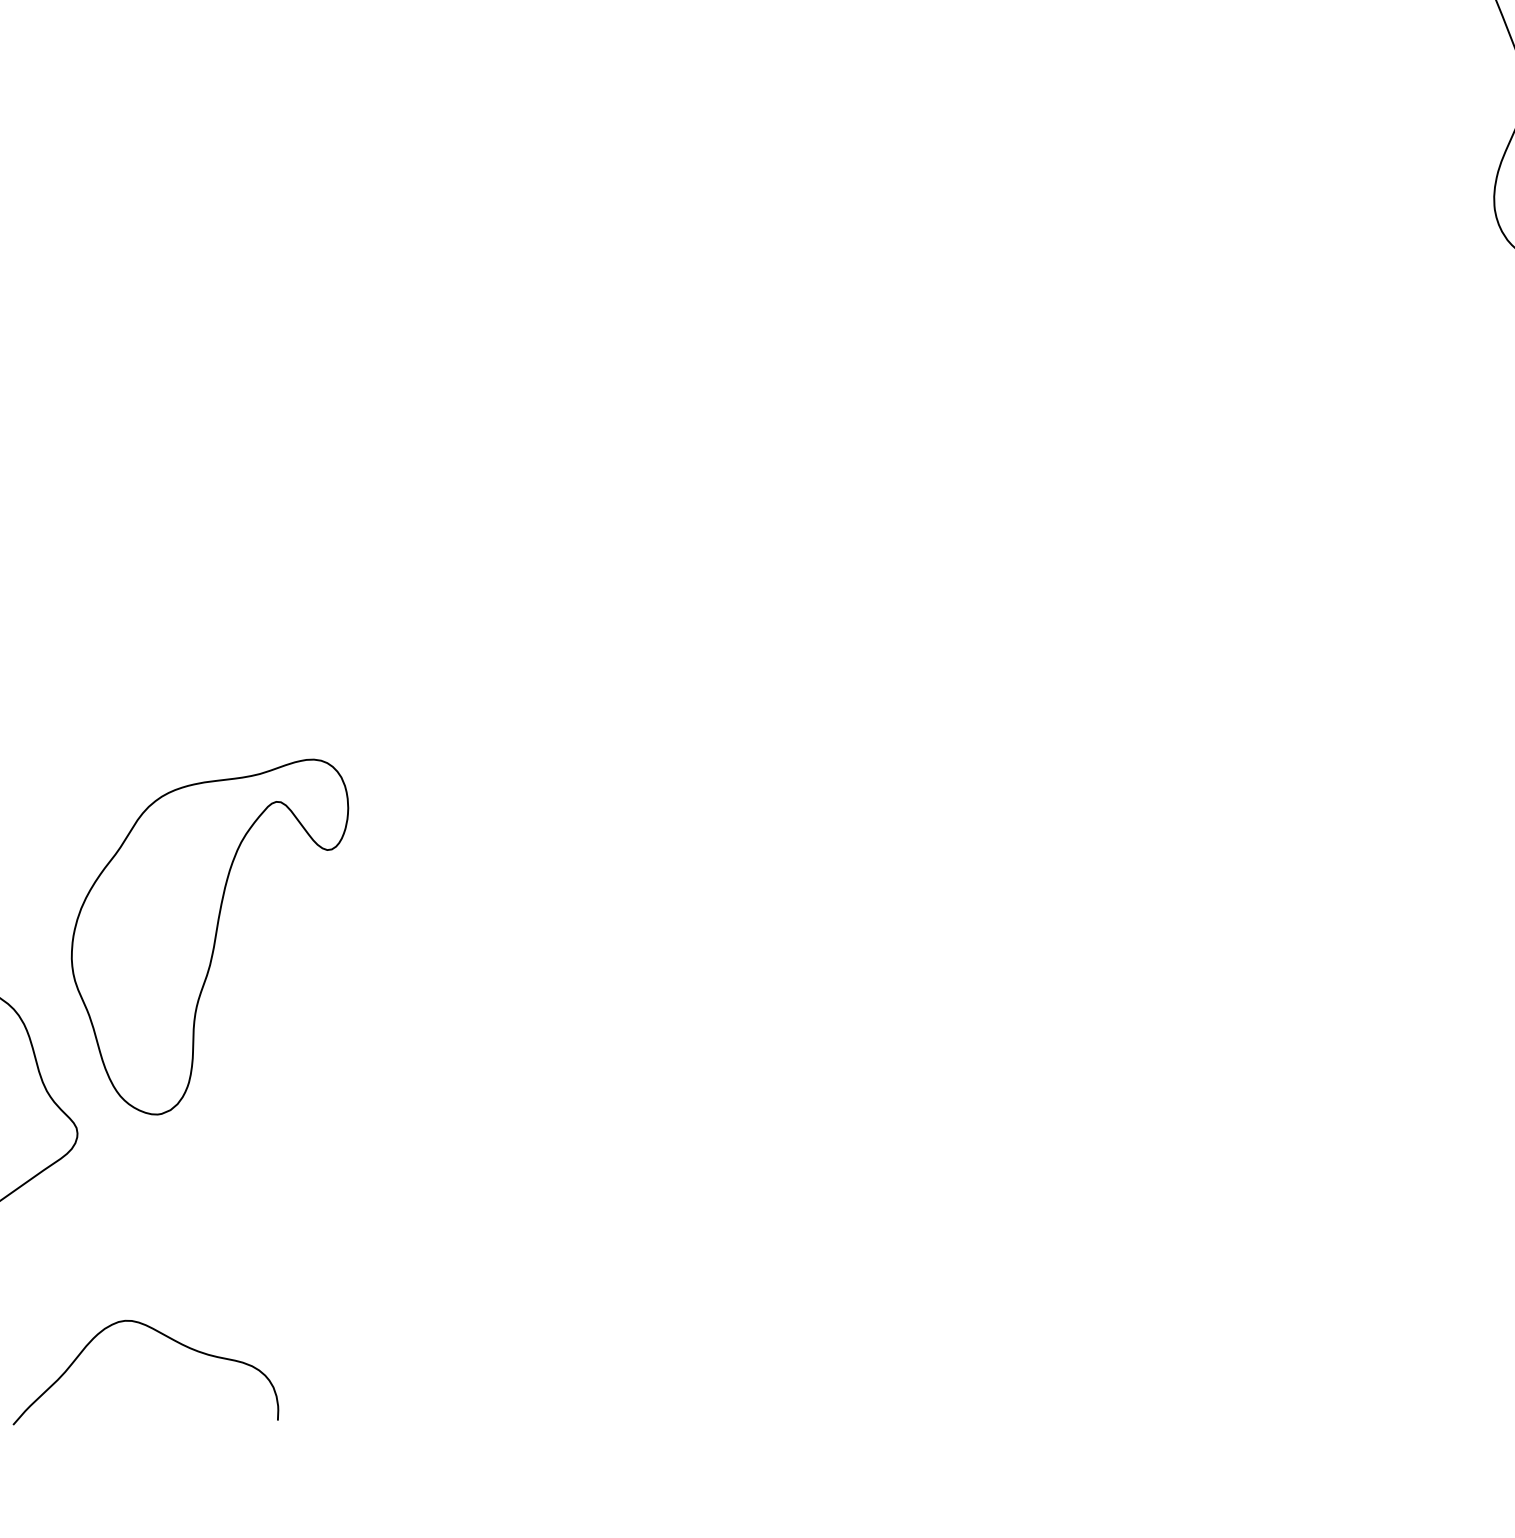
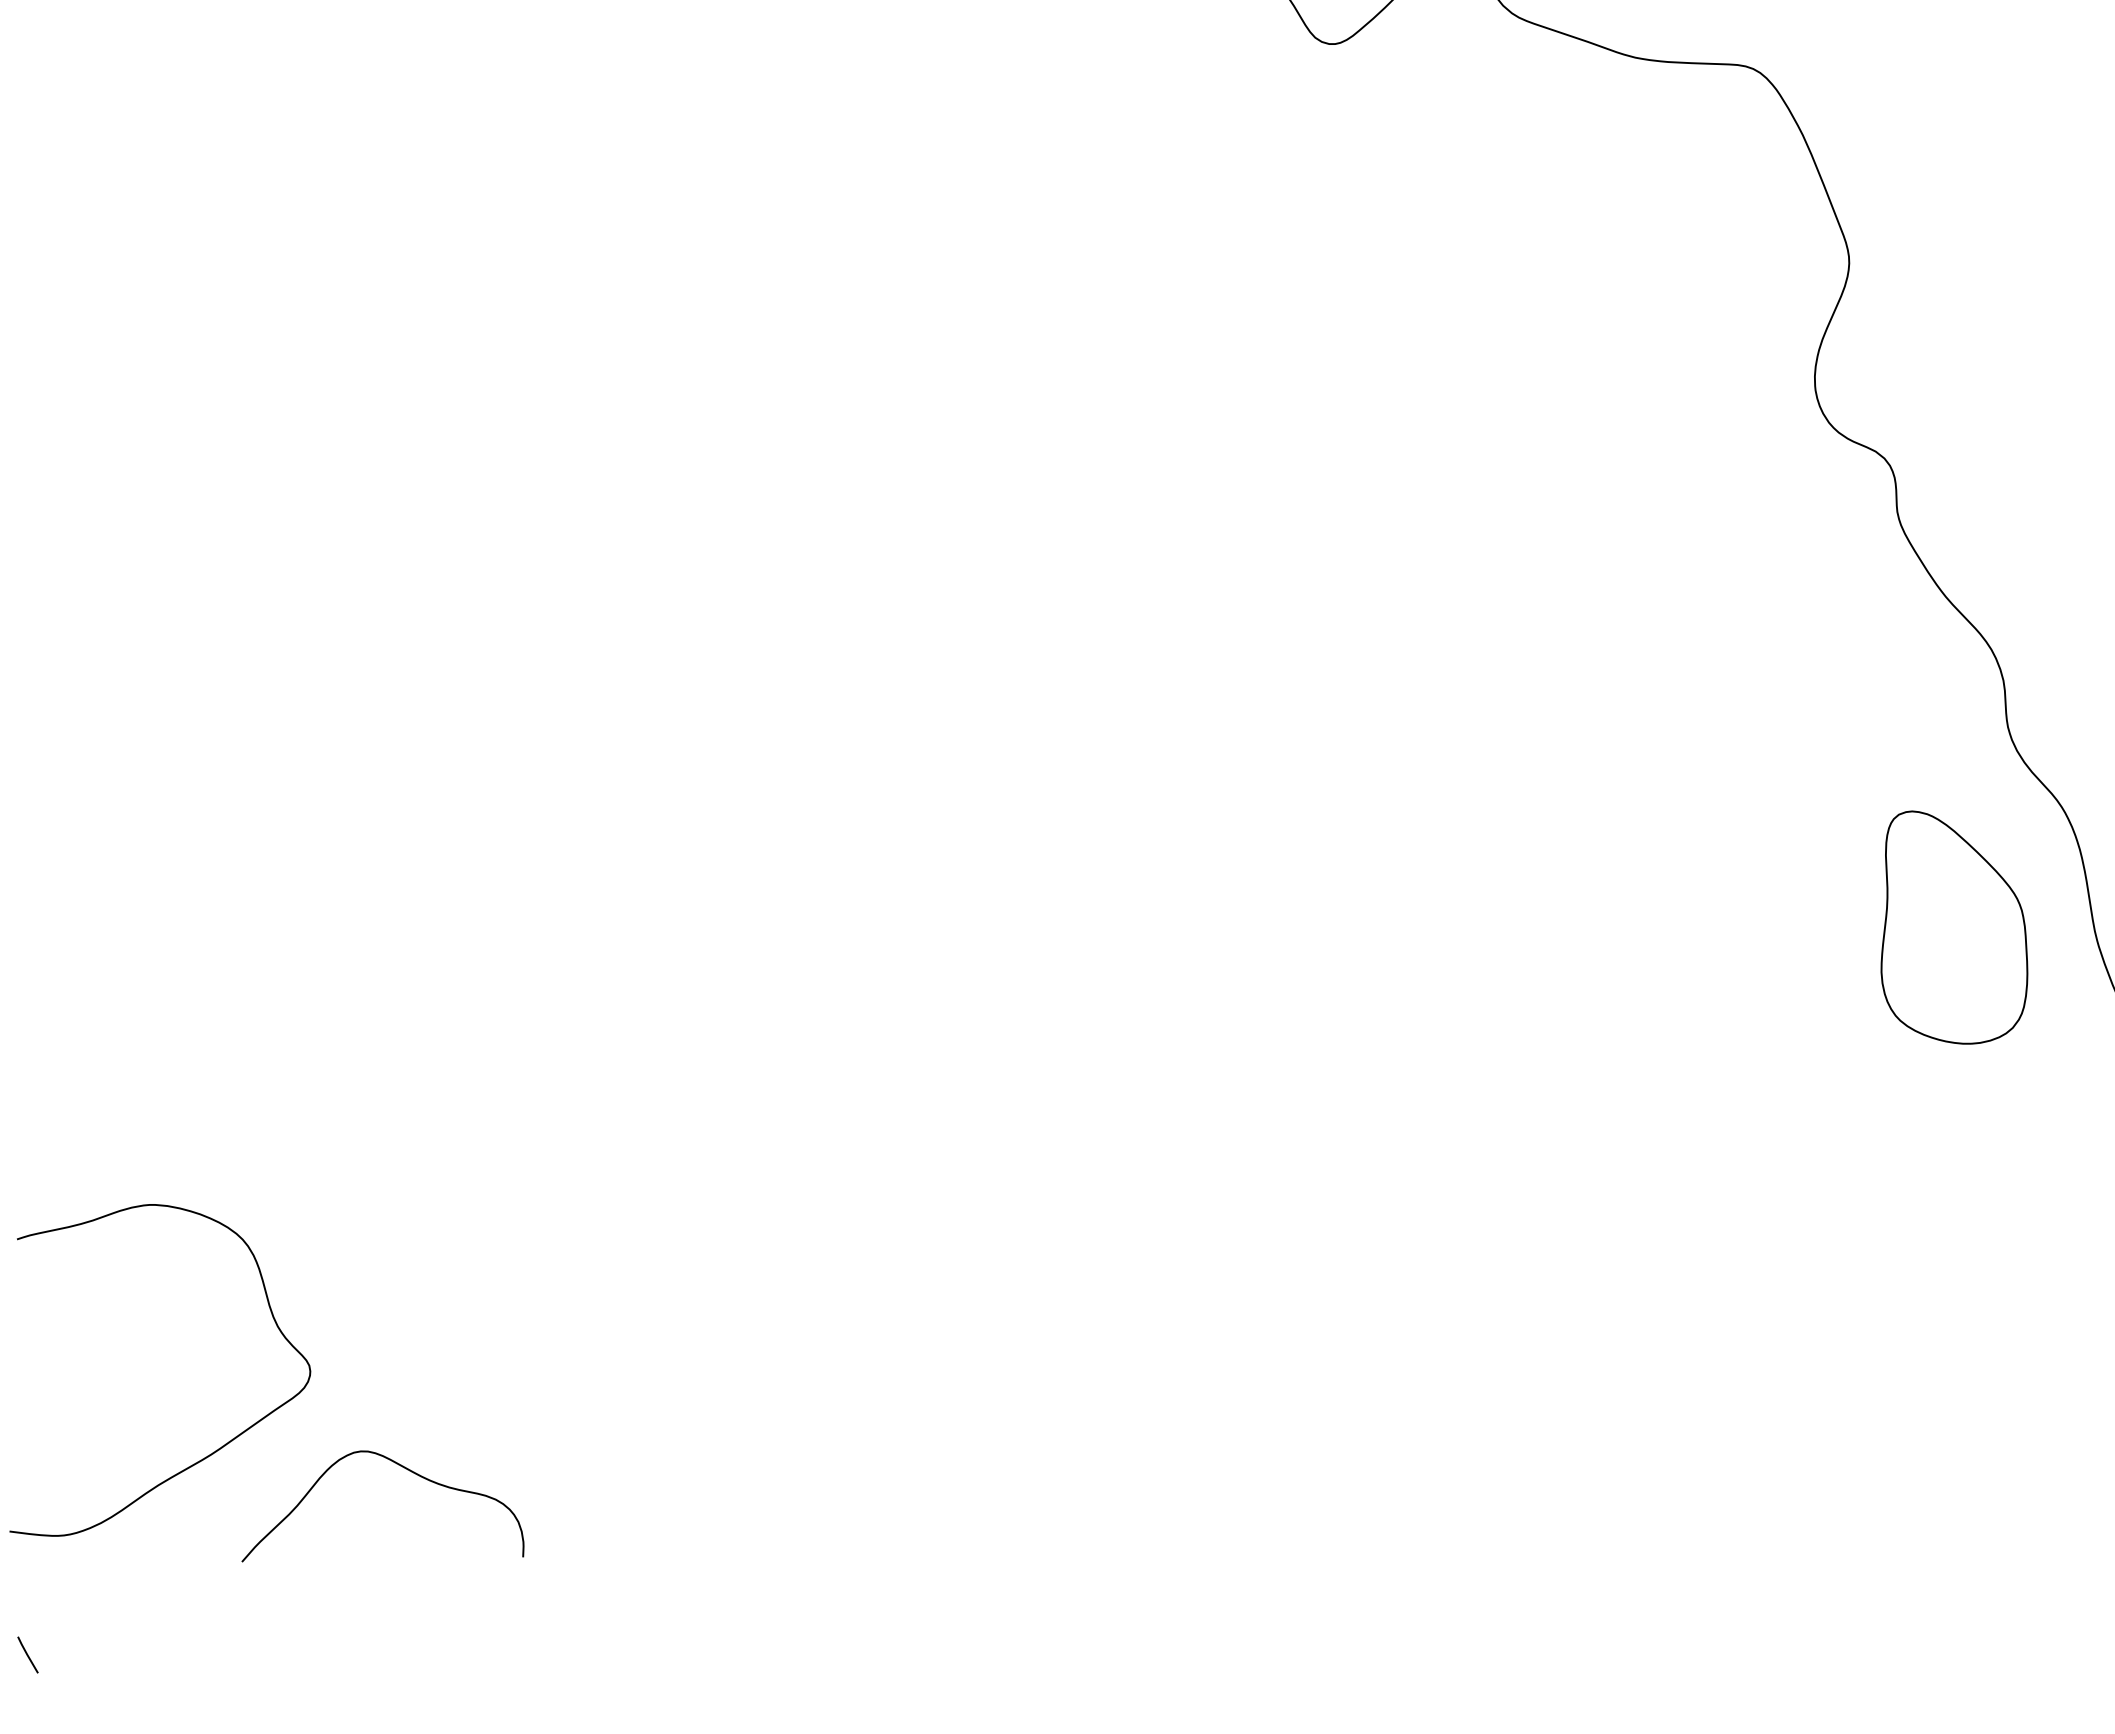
part: (209, 936) -> (450, 1162), removed
curve: (164, 1335) -> (402, 1467), moved

